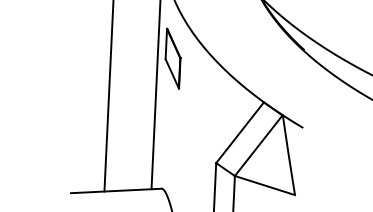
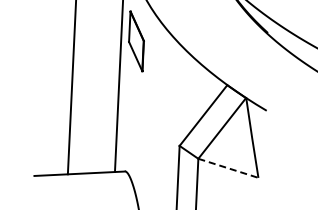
line: (264, 185) -> (227, 168), solid -> dashed

